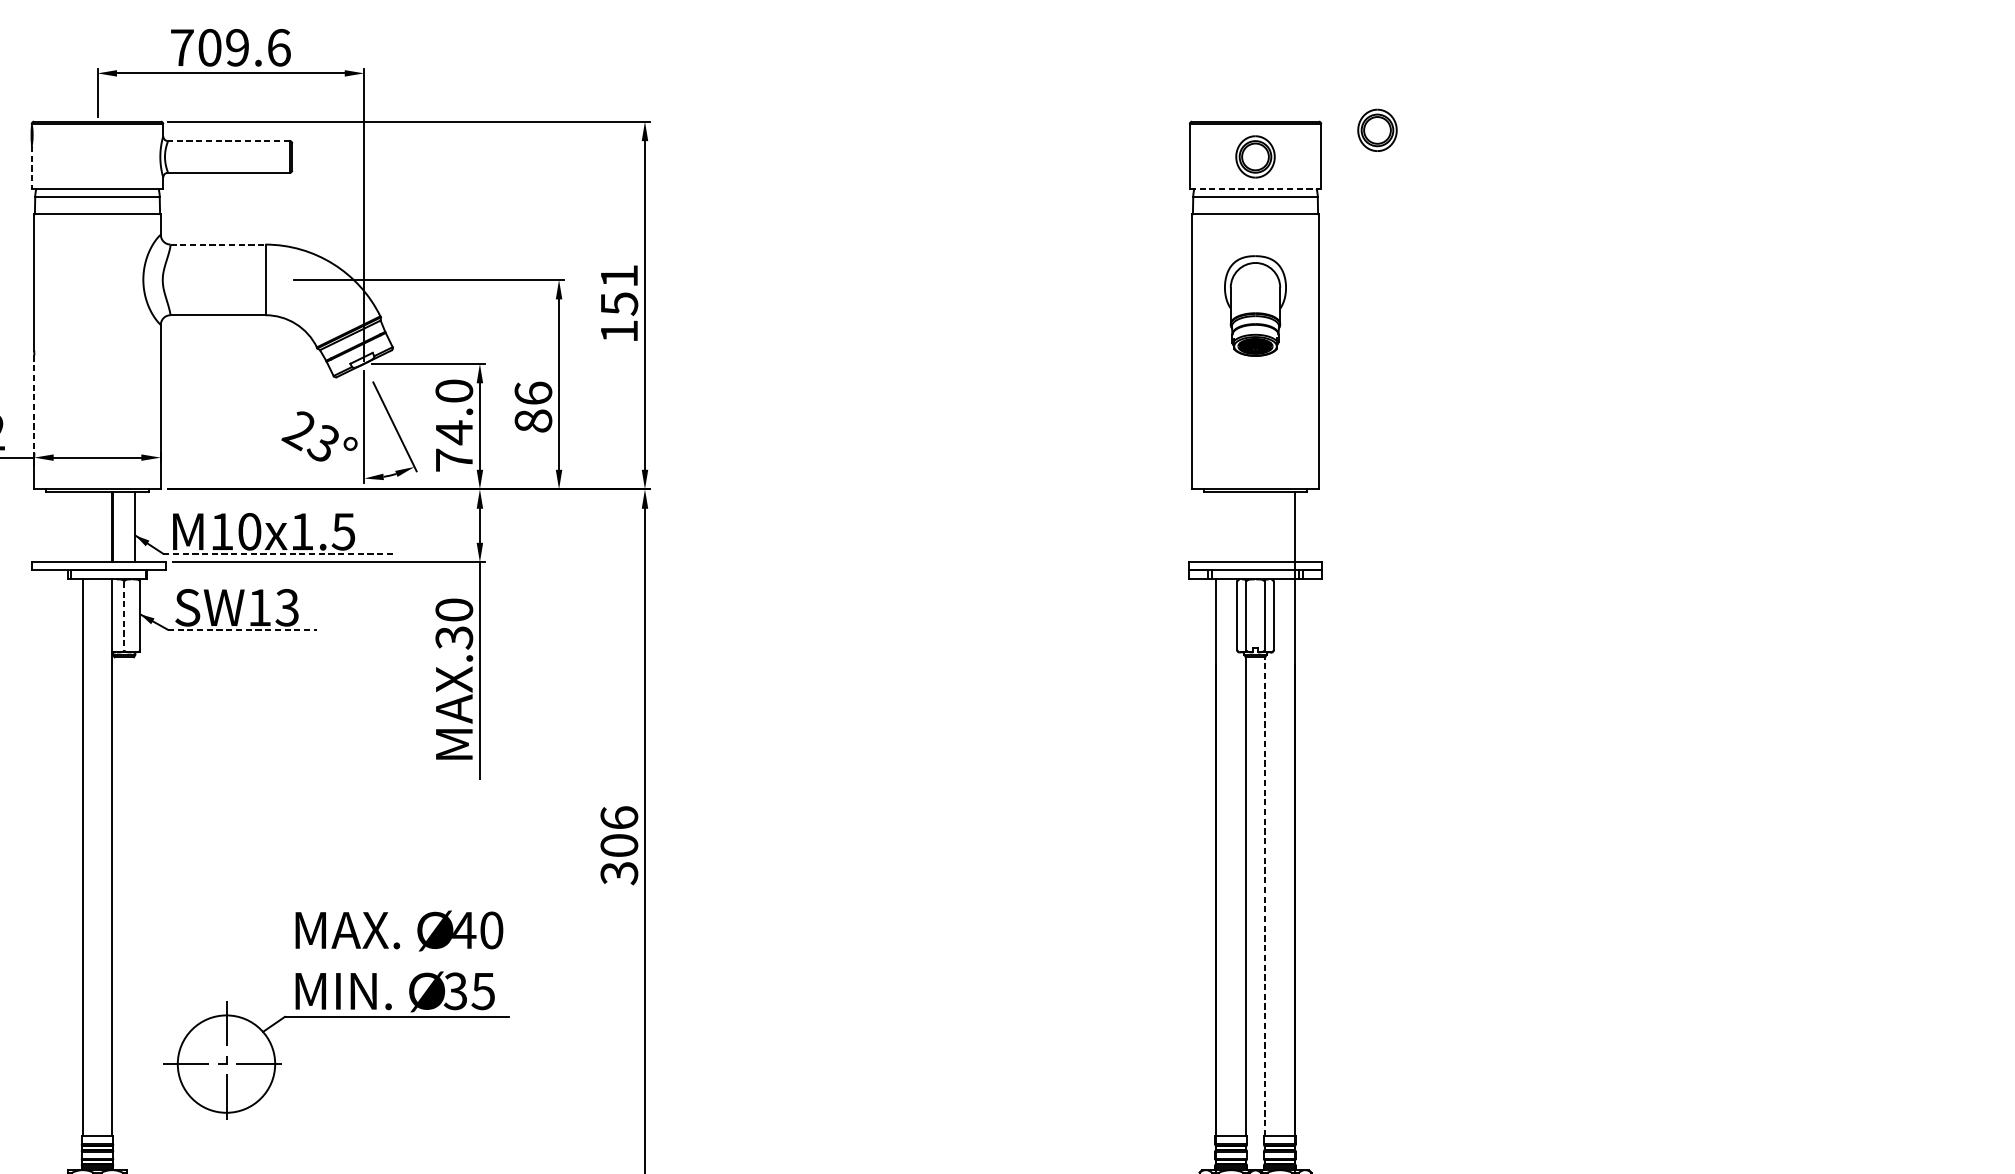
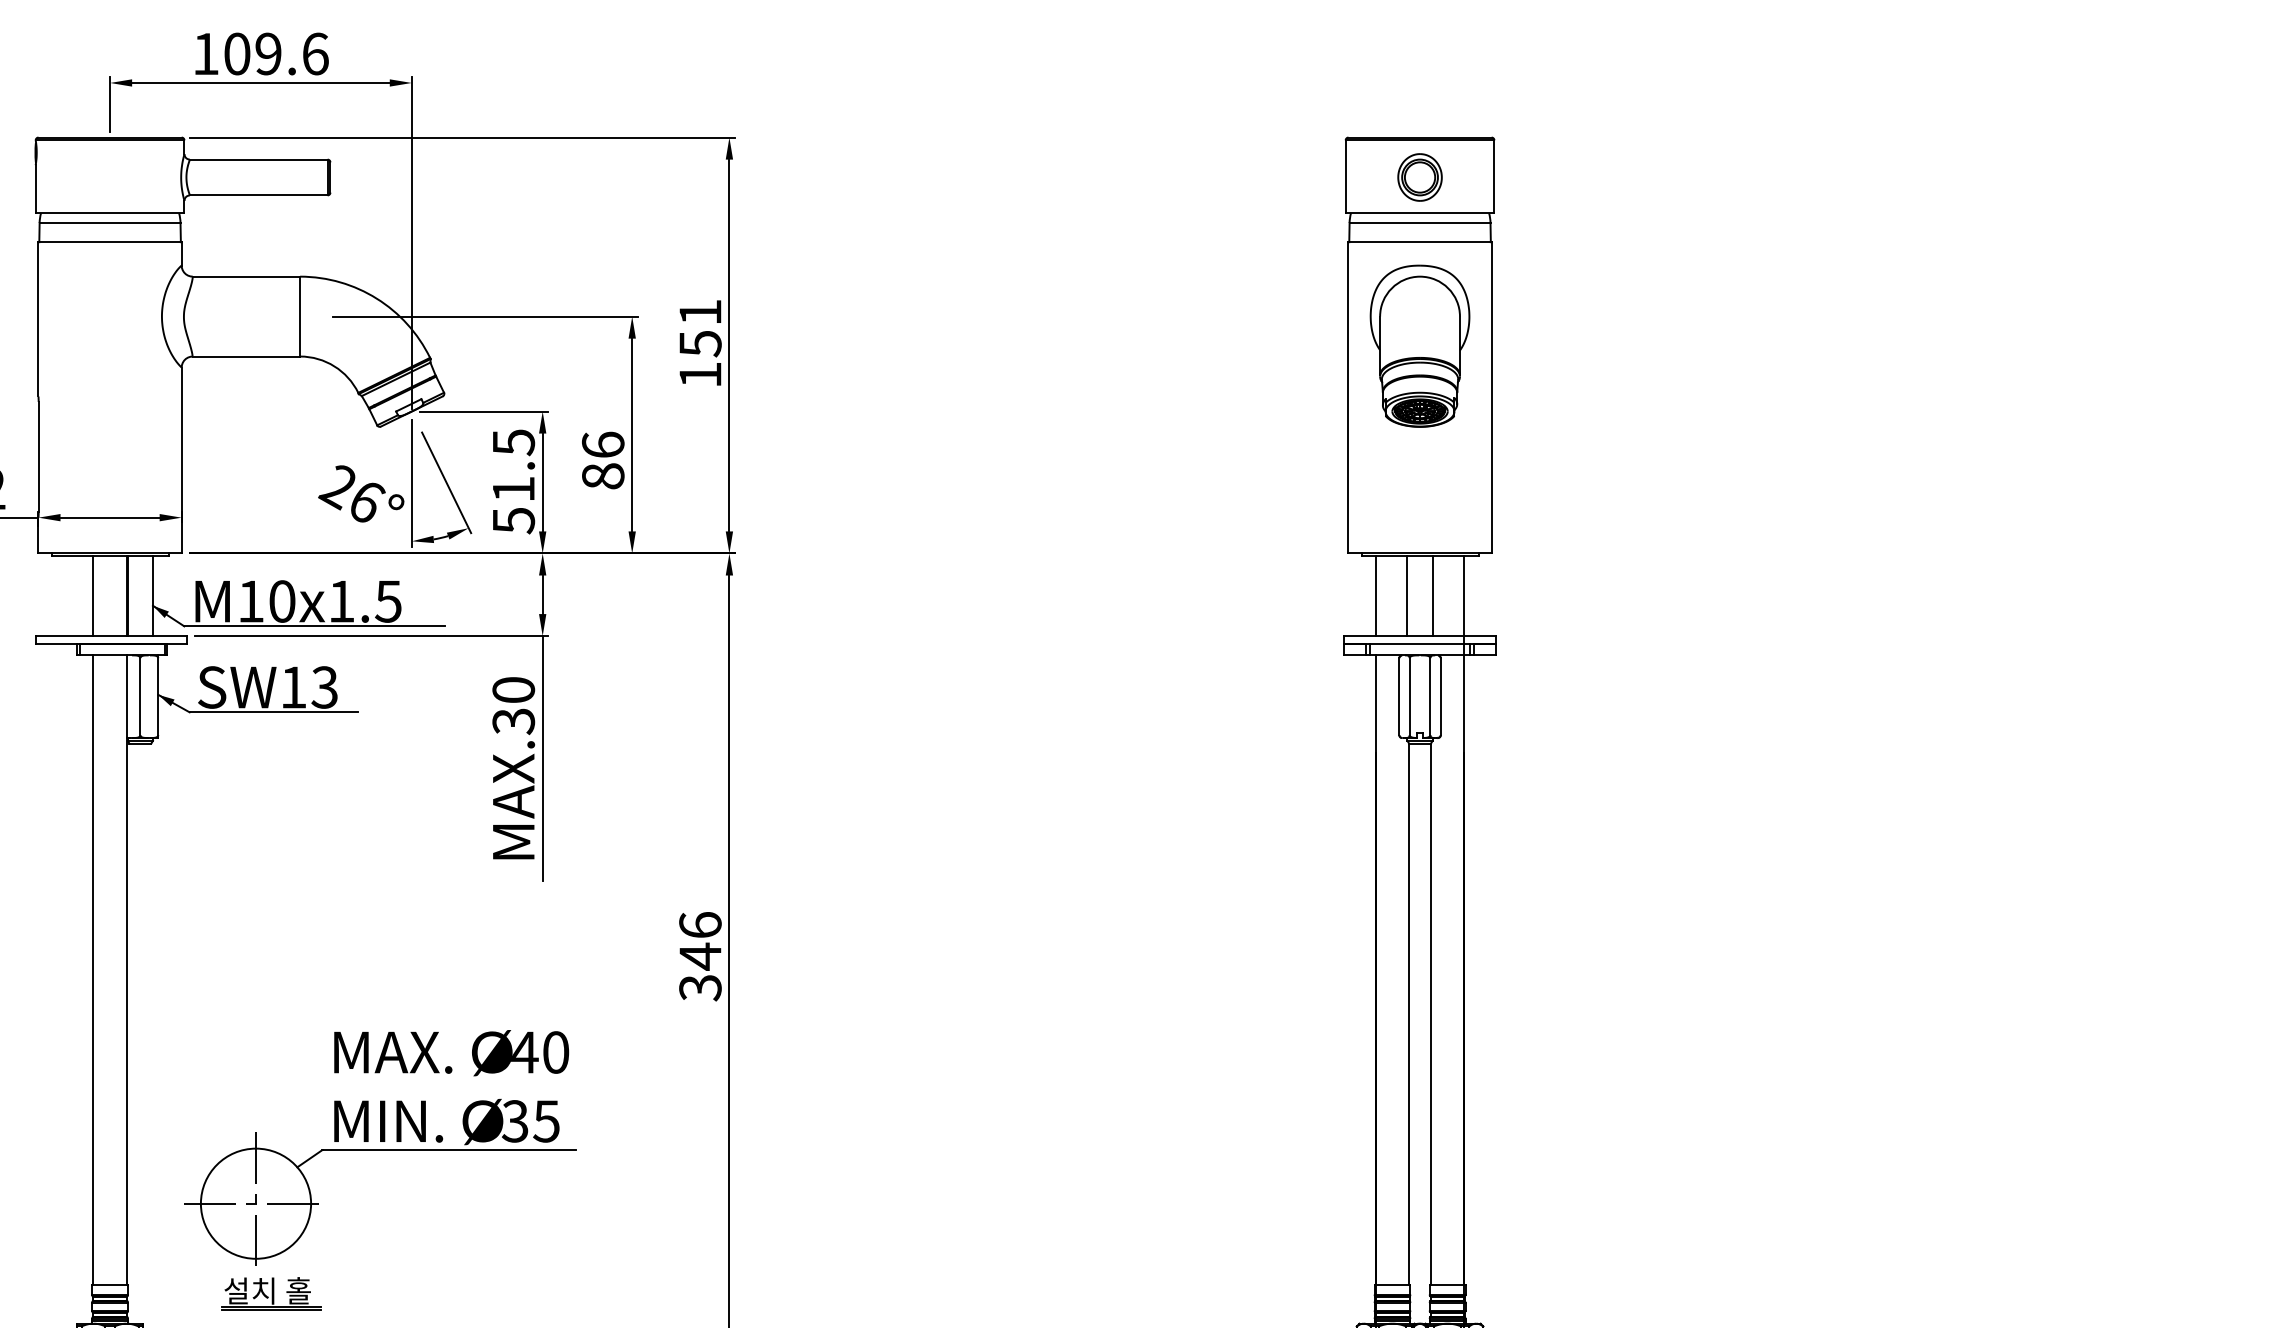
text: (182, 47) -> (206, 53), 709.6 -> 109.6
part: (1377, 130) -> (1557, 147), removed
line: (228, 141) -> (258, 159), dashed -> solid
line: (31, 167) -> (35, 189), dashed -> solid
line: (1255, 188) -> (1420, 213), dashed -> solid
line: (218, 244) -> (246, 276), dashed -> solid
part: (1255, 305) -> (1419, 345), size x1.43
line: (34, 404) -> (38, 457), dashed -> solid
text: (454, 425) -> (513, 481), 74.0 -> 51.5
text: (324, 443) -> (366, 501), 23° -> 26°
line: (82, 527) -> (93, 596), added
line: (1216, 527) -> (1375, 596), added
line: (1244, 527) -> (1407, 596), added
line: (1266, 527) -> (1432, 596), added
line: (278, 553) -> (314, 626), dashed -> solid
line: (124, 615) -> (140, 696), dashed -> solid
line: (242, 629) -> (274, 712), dashed -> solid
text: (619, 845) -> (700, 956), 306 -> 346
line: (1264, 896) -> (1430, 1014), dashed -> solid
part: (240, 1143) -> (271, 1293), added

